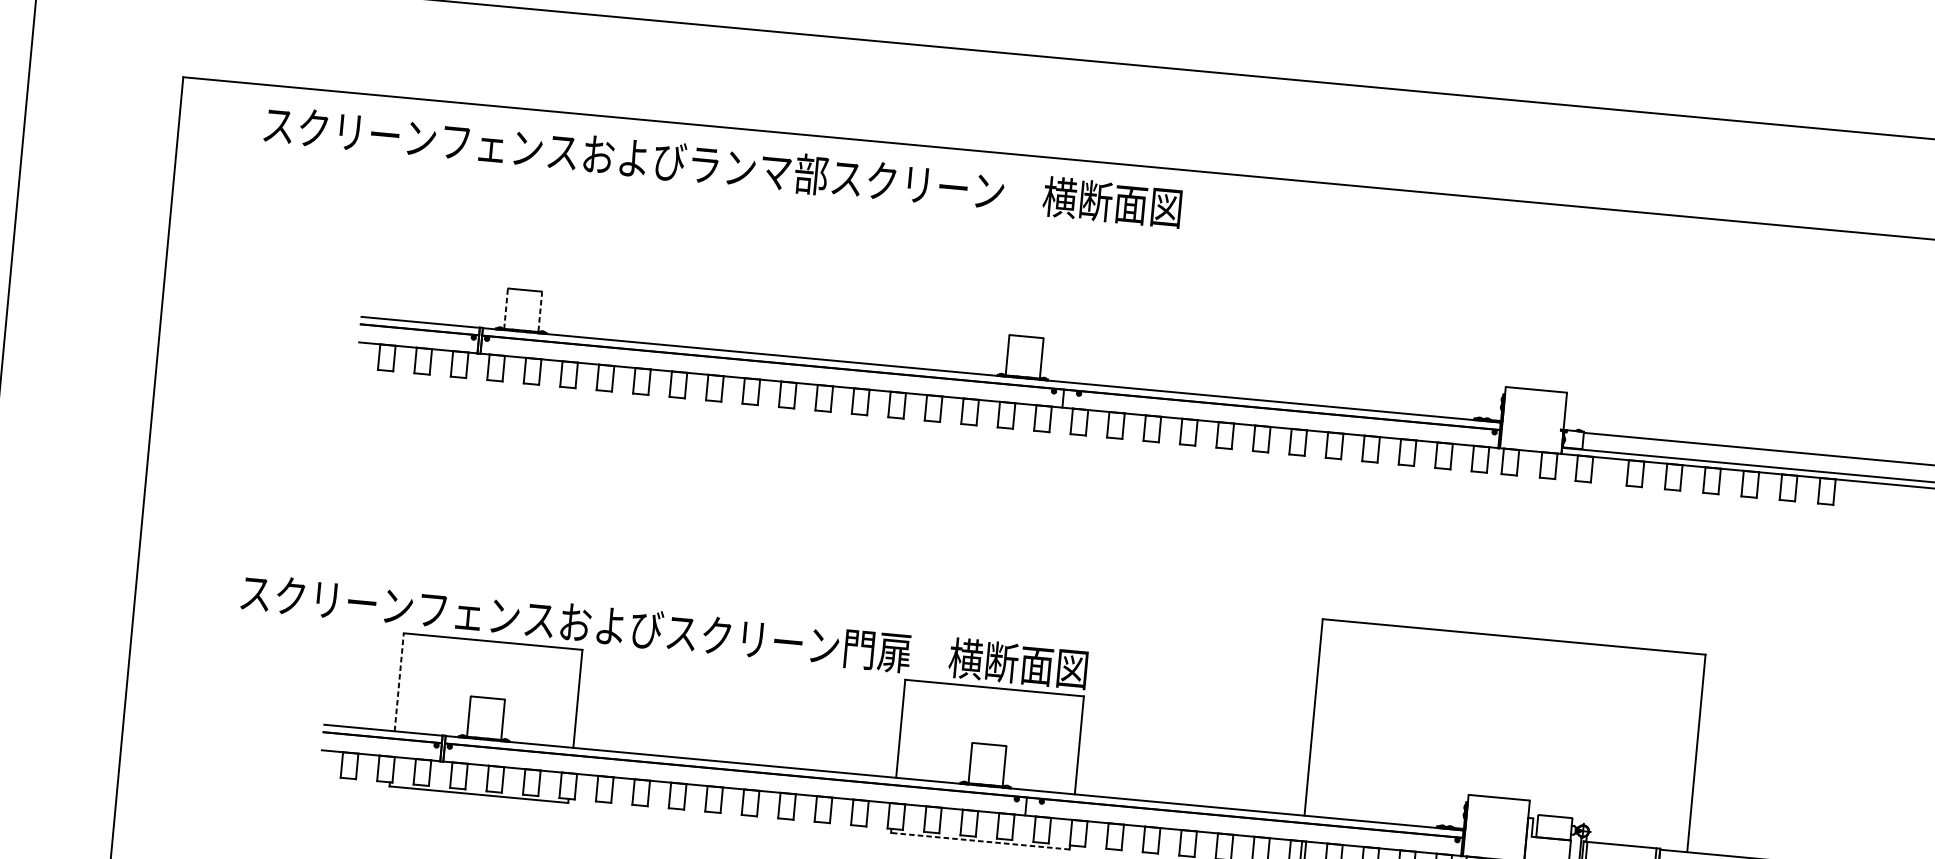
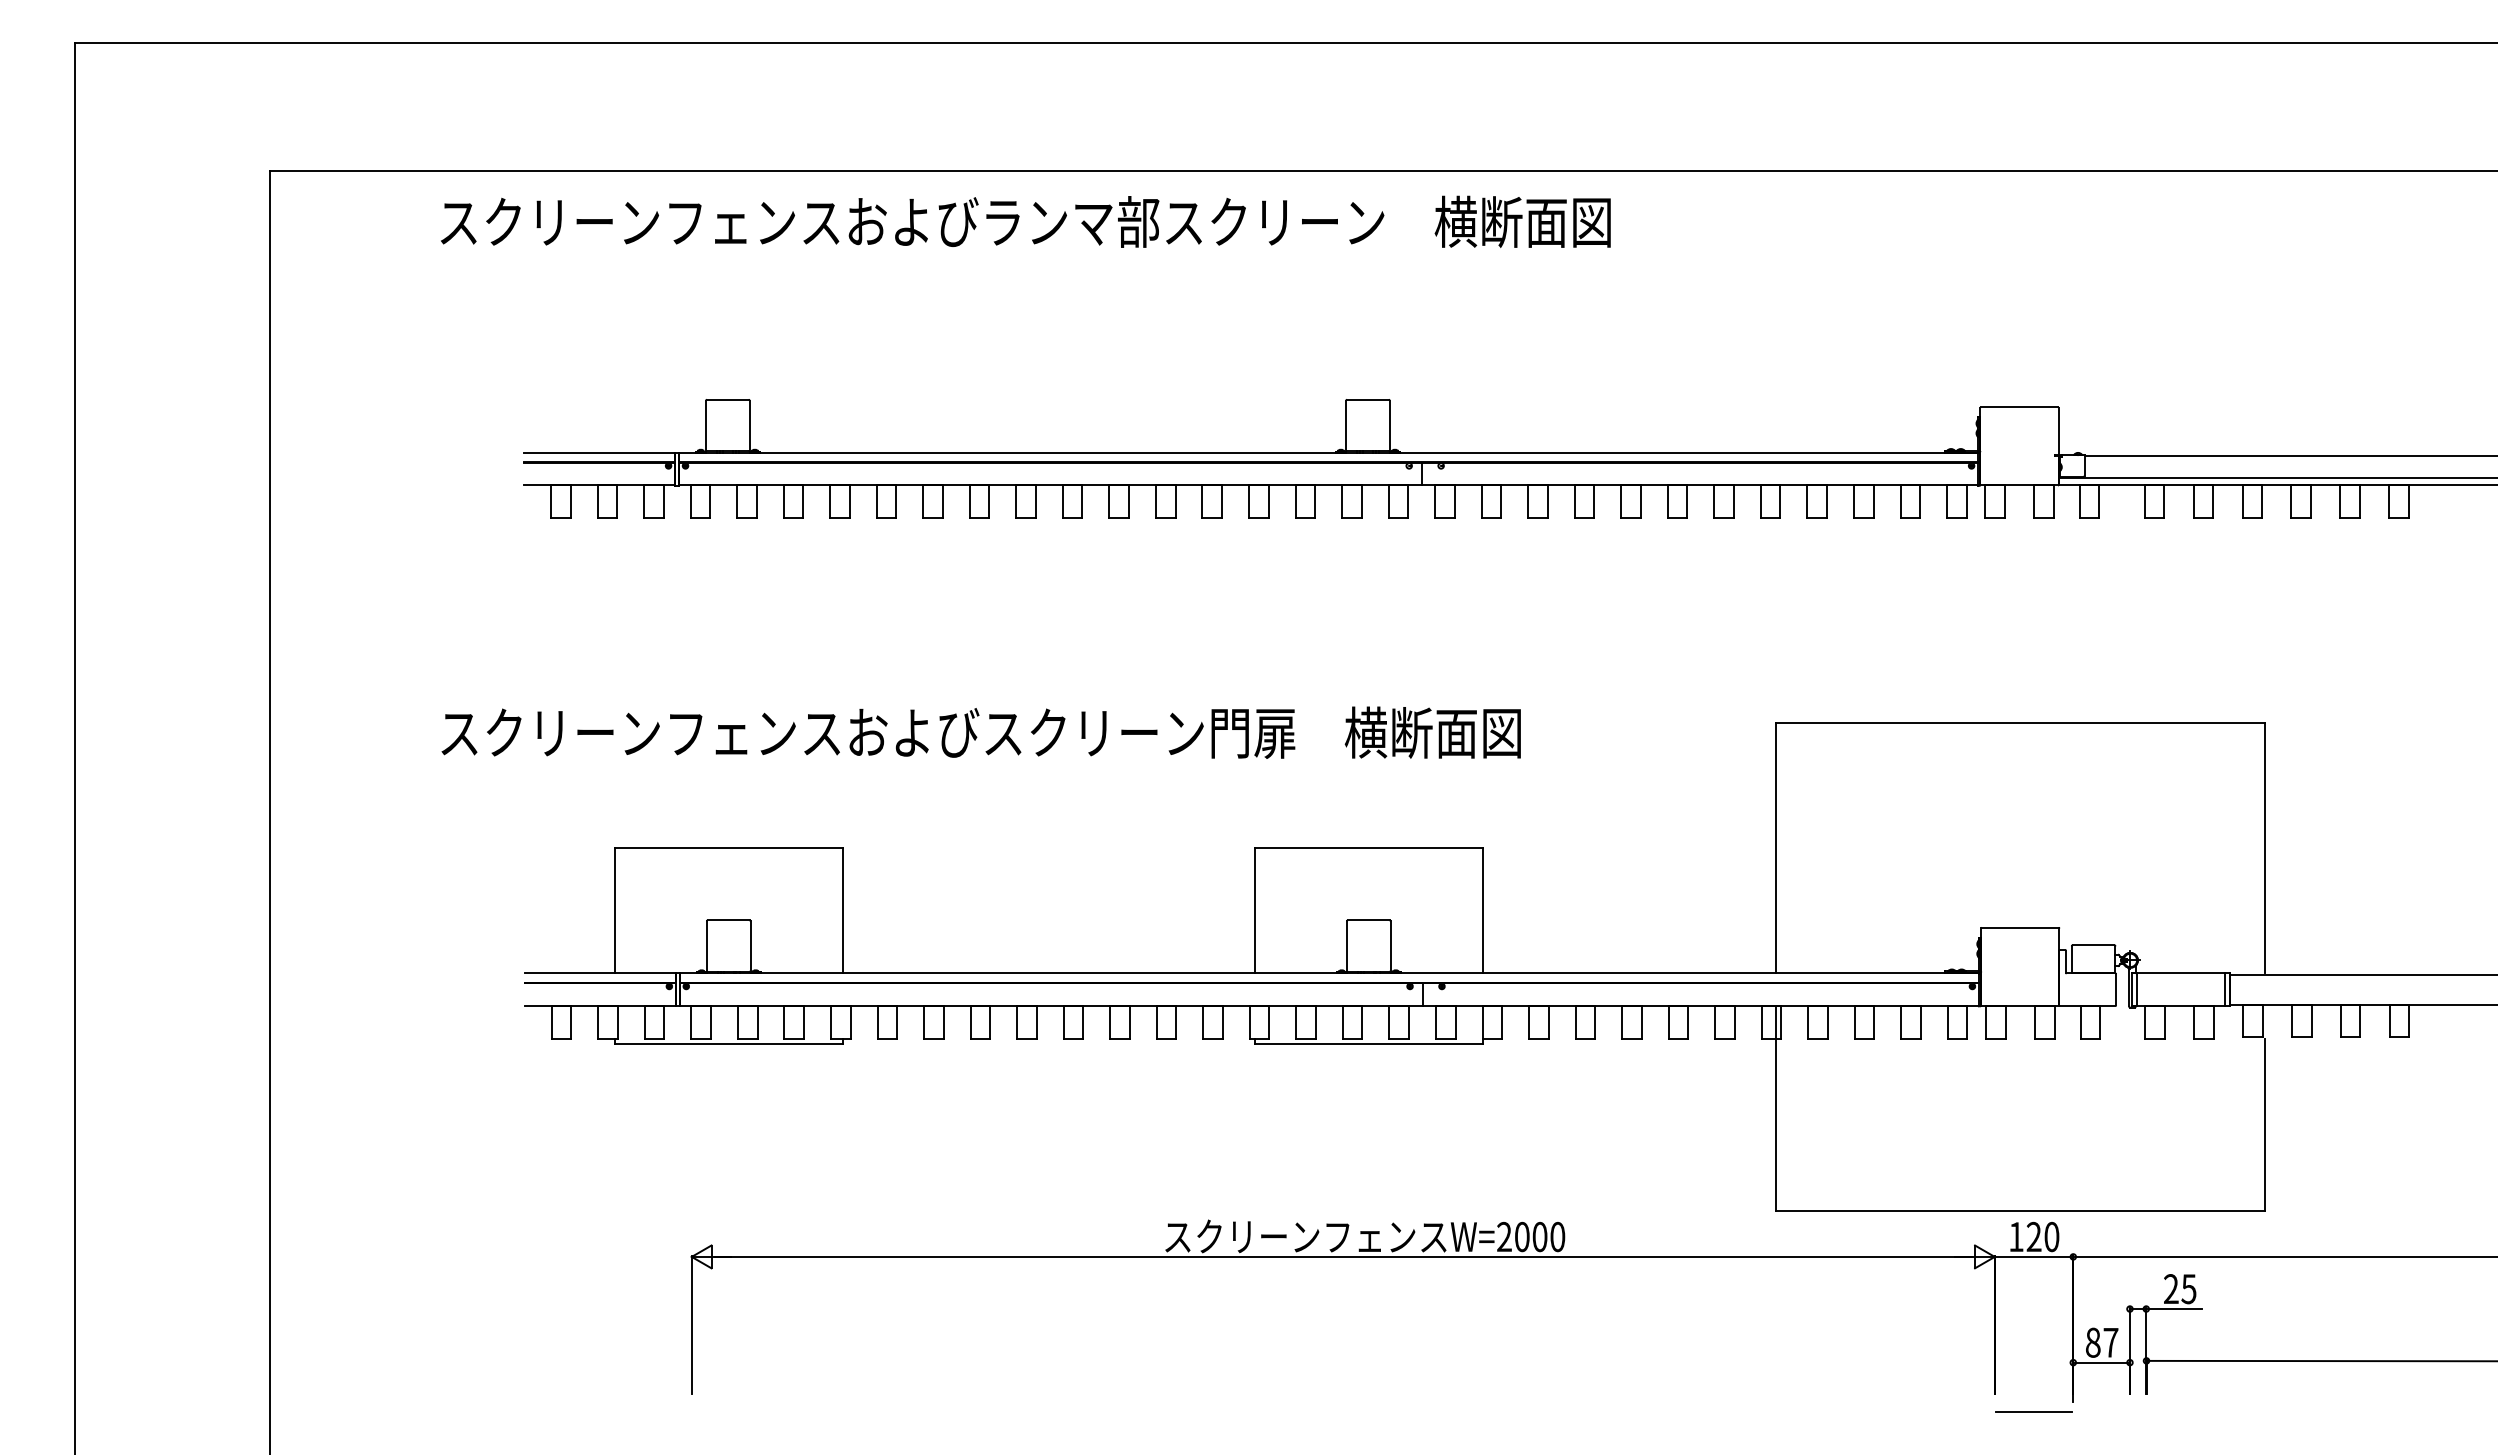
text: (722, 165) -> (1025, 221), moved
line: (506, 308) -> (706, 425), dashed -> solid
line: (540, 311) -> (749, 425), dashed -> solid
text: (663, 630) -> (980, 732), moved
line: (399, 681) -> (614, 910), dashed -> solid
line: (980, 840) -> (1368, 1043), dashed -> solid

